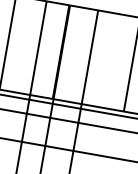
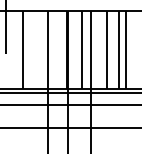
line: (78, 55) -> (81, 50), added
line: (108, 61) -> (106, 50), added
line: (123, 63) -> (119, 50), added

